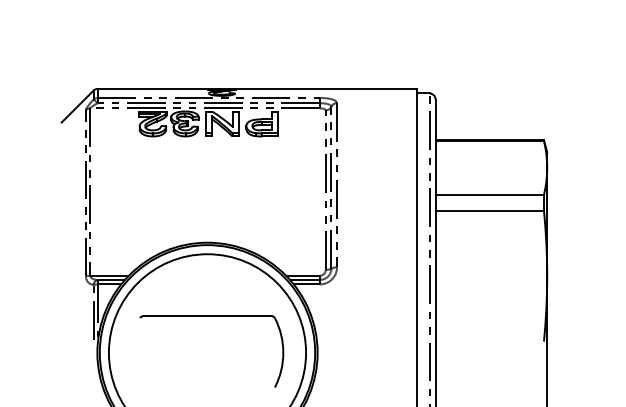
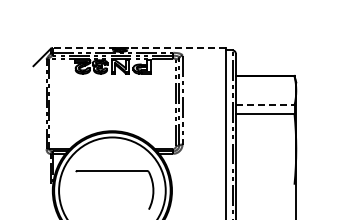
line: (257, 88) -> (139, 47), solid -> dashed
line: (490, 195) -> (265, 105), solid -> dashed

